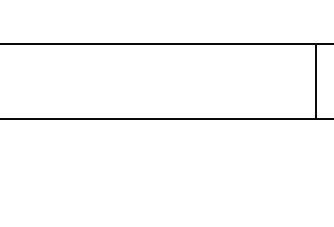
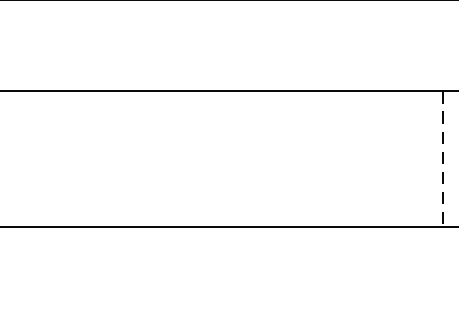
line: (316, 82) -> (443, 160), solid -> dashed

